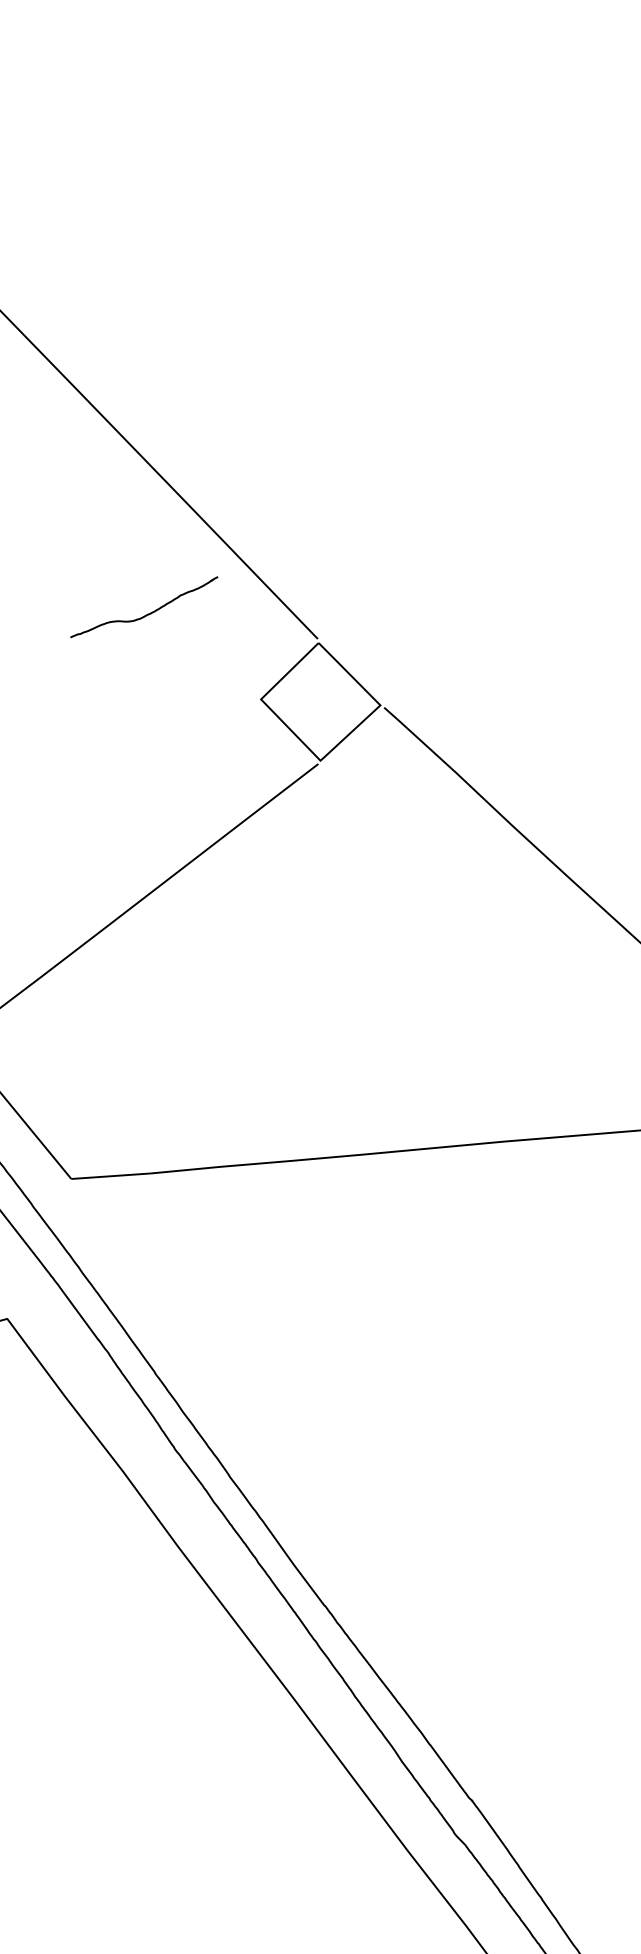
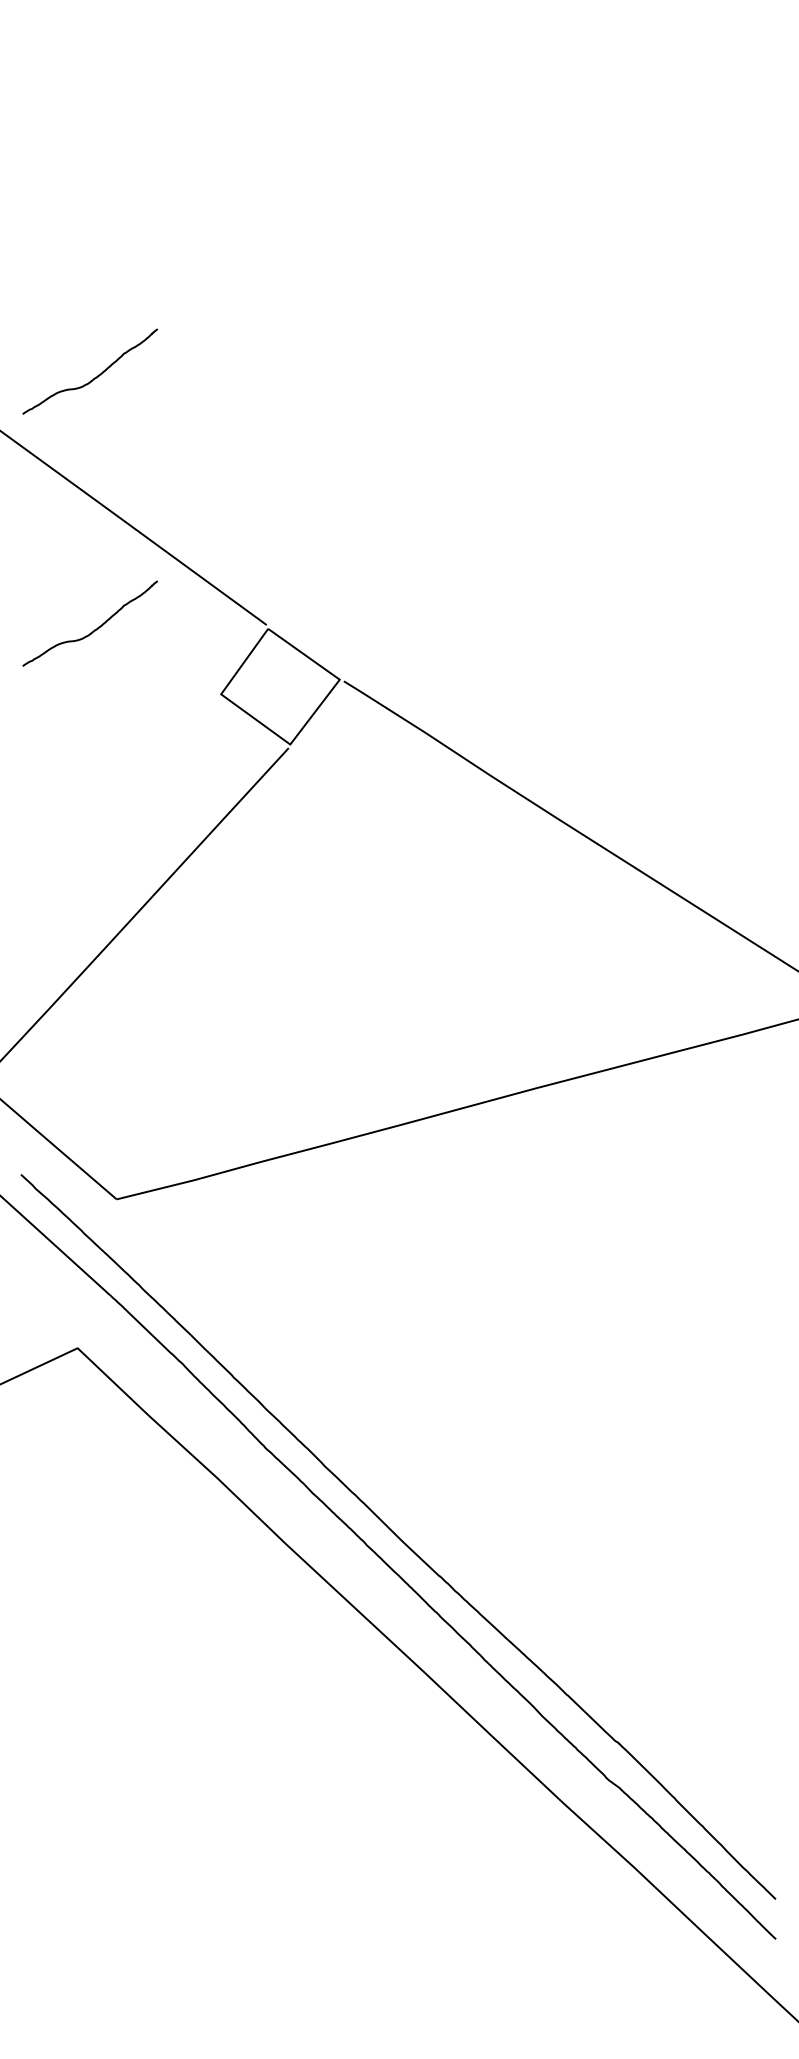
curve: (190, 365) -> (94, 377), added

